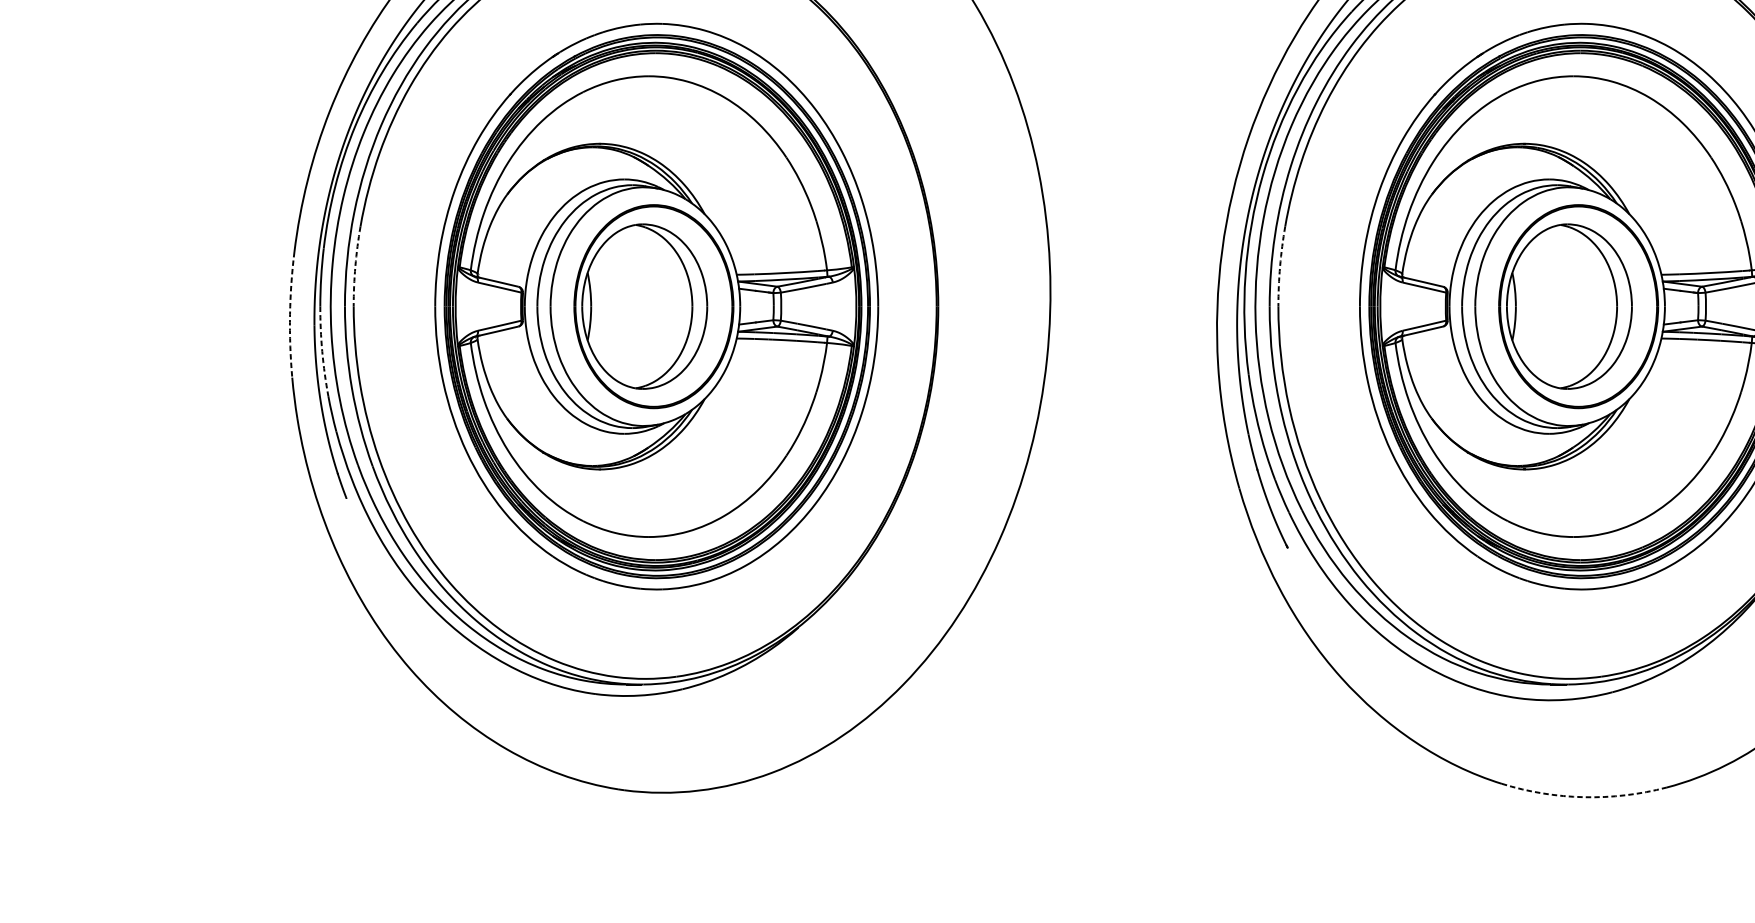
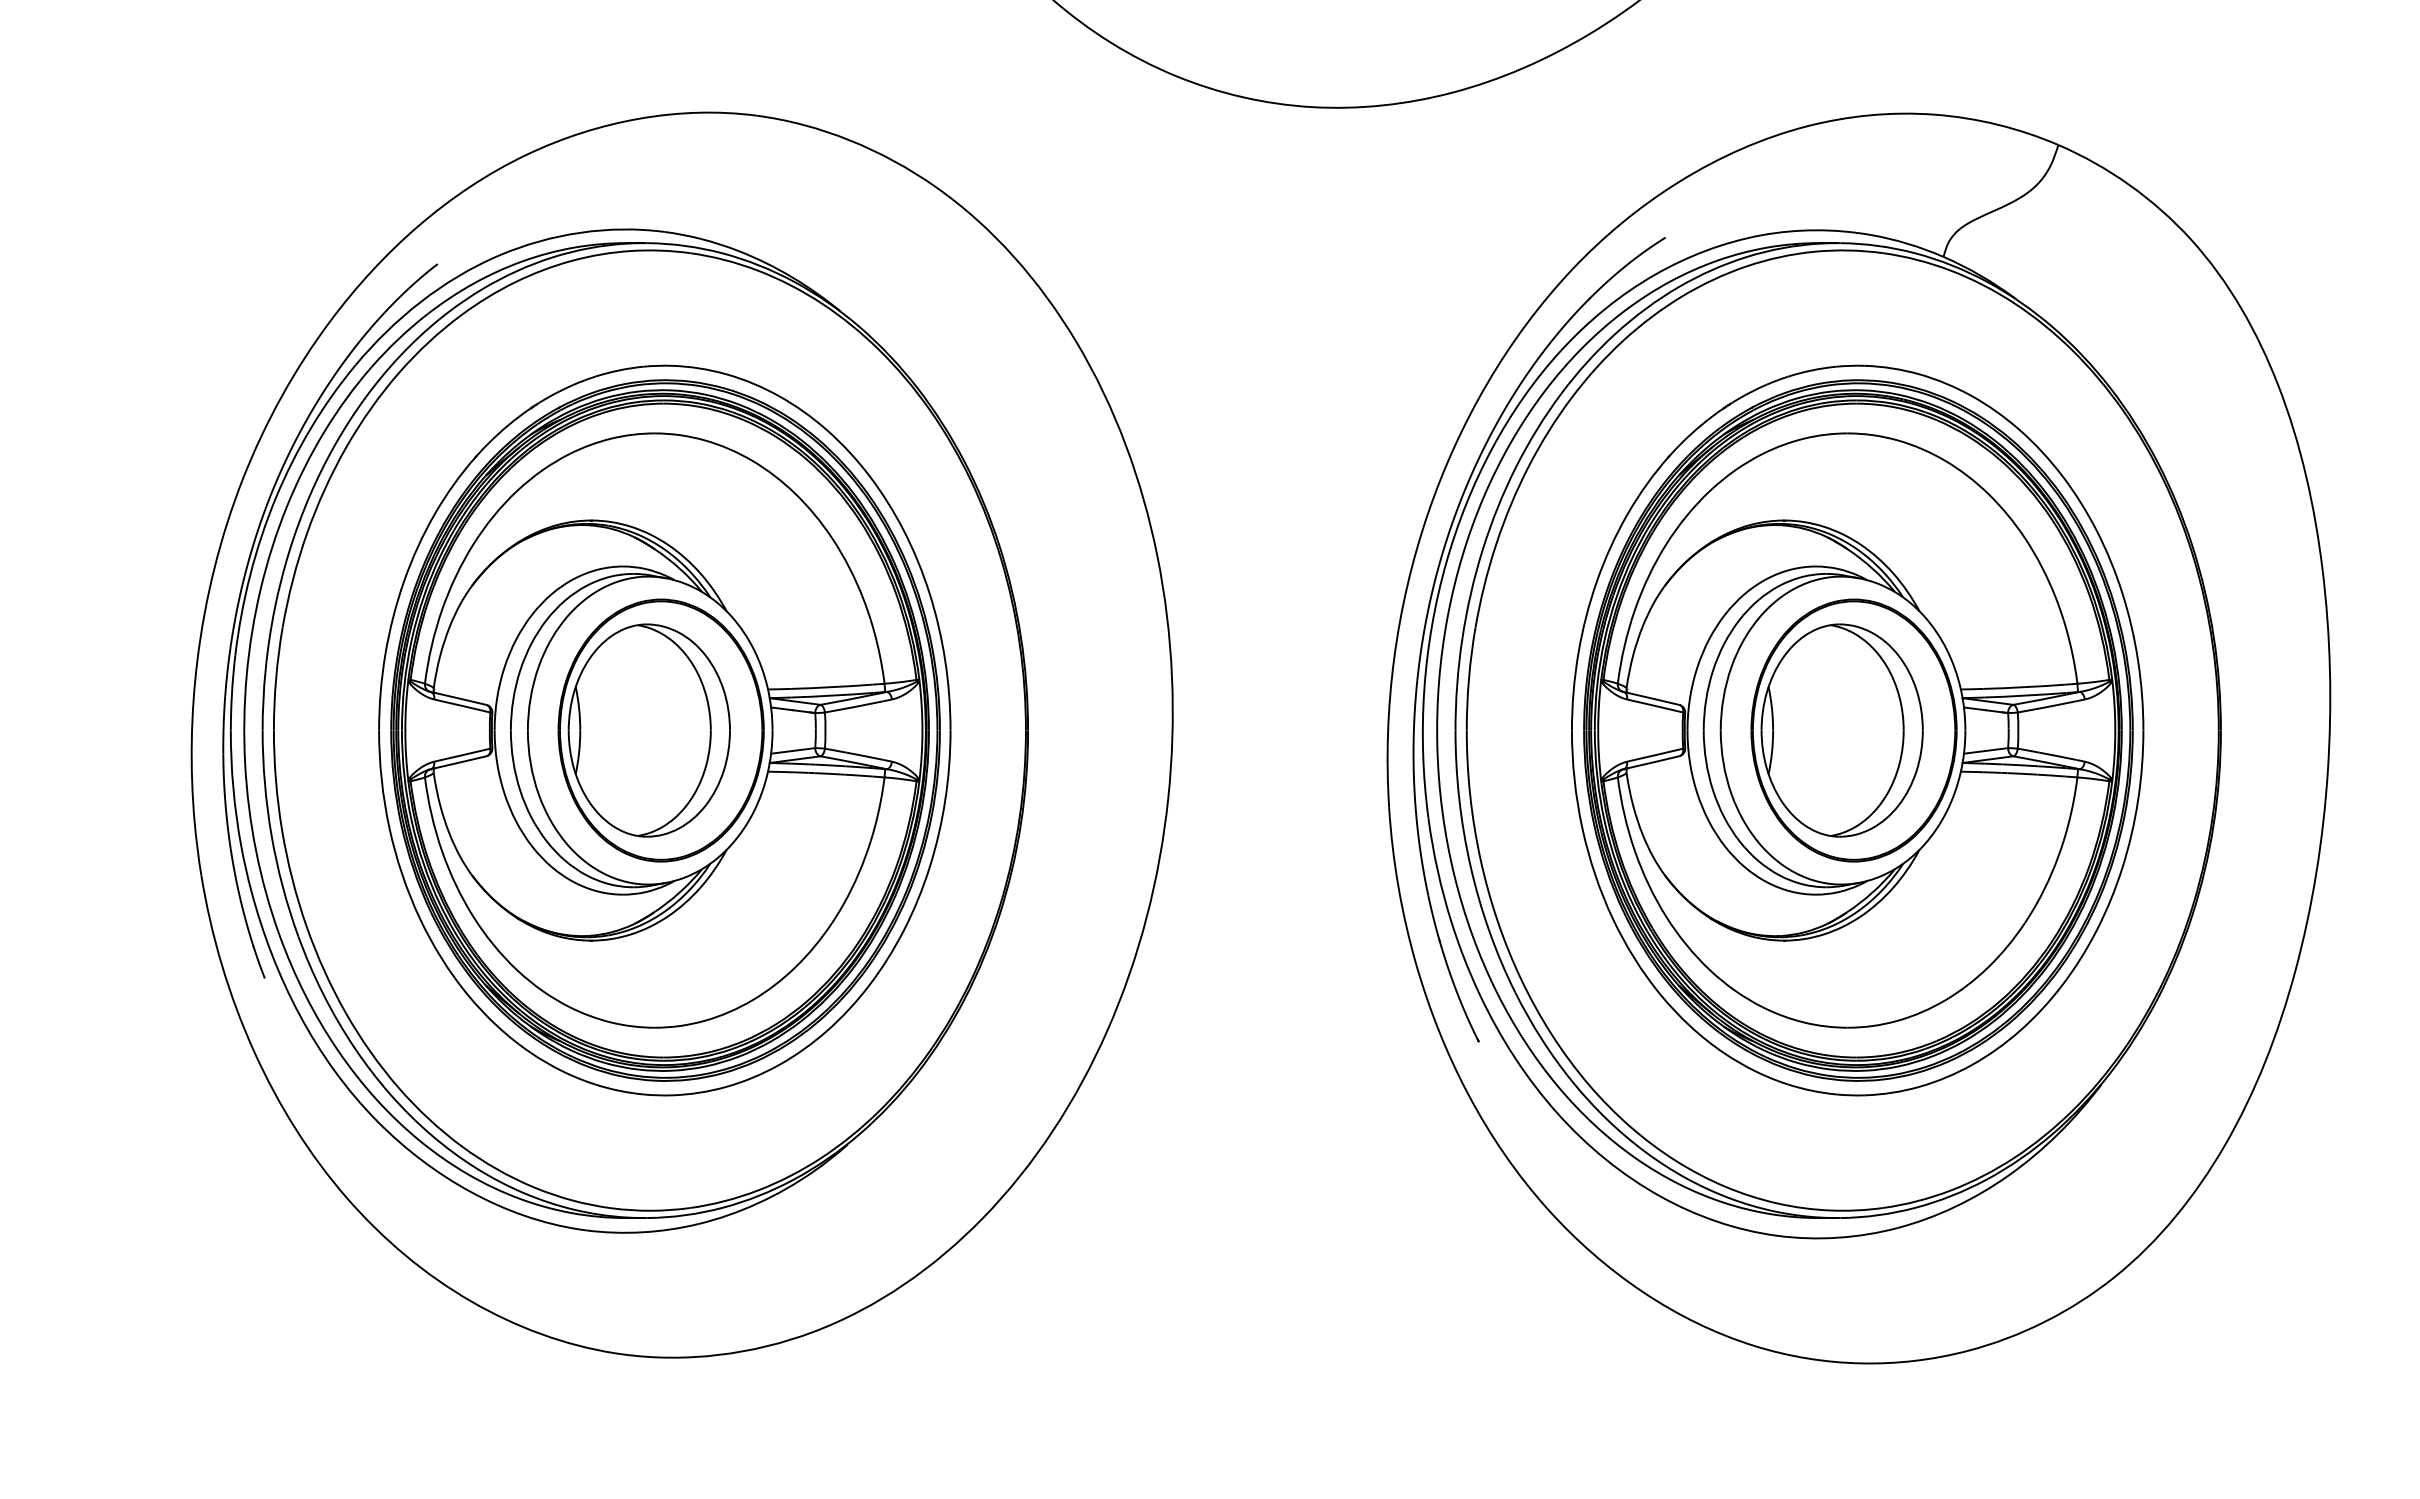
arc: (355, 266) -> (276, 678), dashed -> solid
arc: (1279, 266) -> (1468, 678), dashed -> solid
arc: (289, 315) -> (191, 741), dashed -> solid
arc: (322, 351) -> (233, 788), dashed -> solid
arc: (1584, 797) -> (1861, 1363), dashed -> solid

